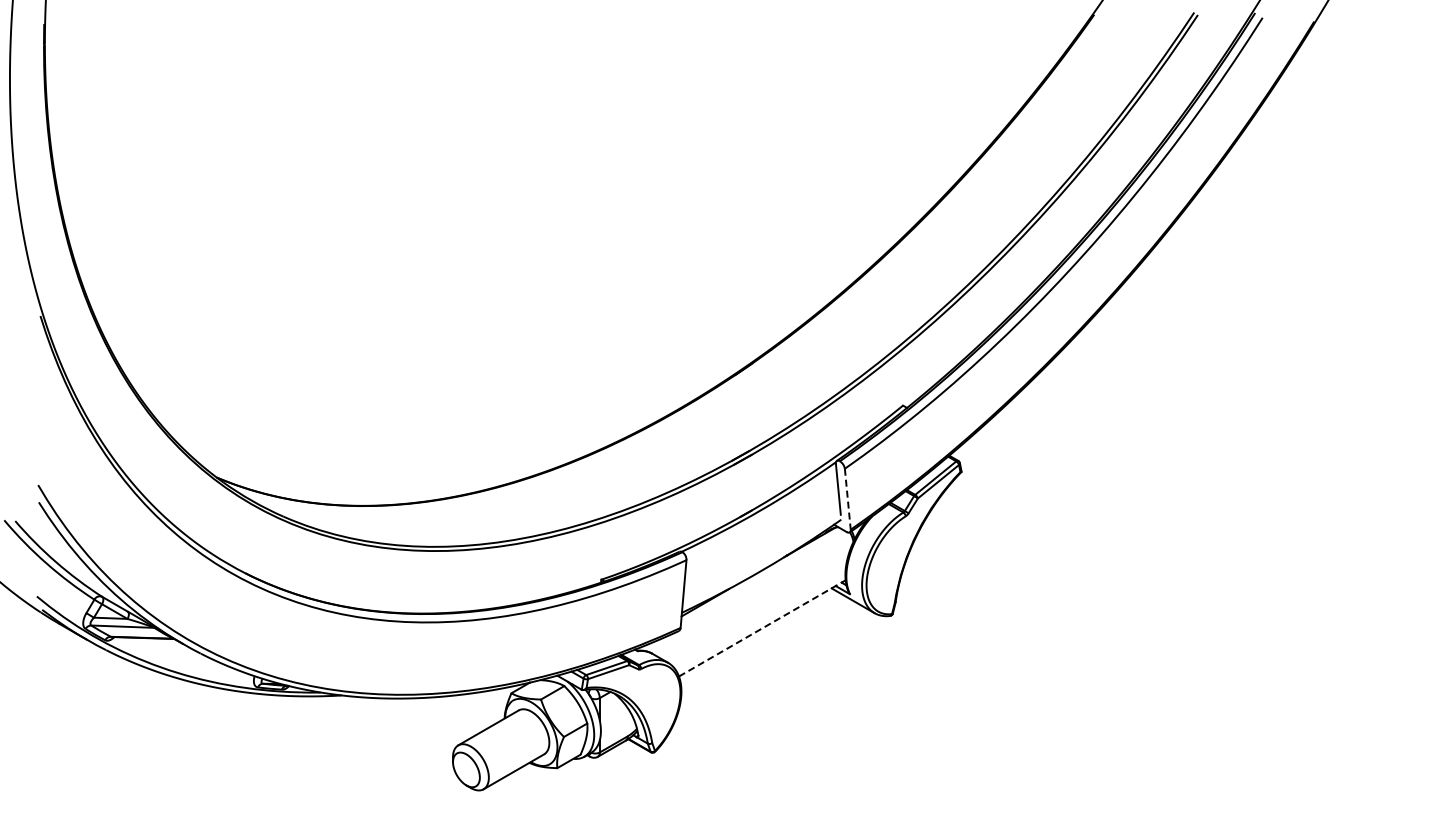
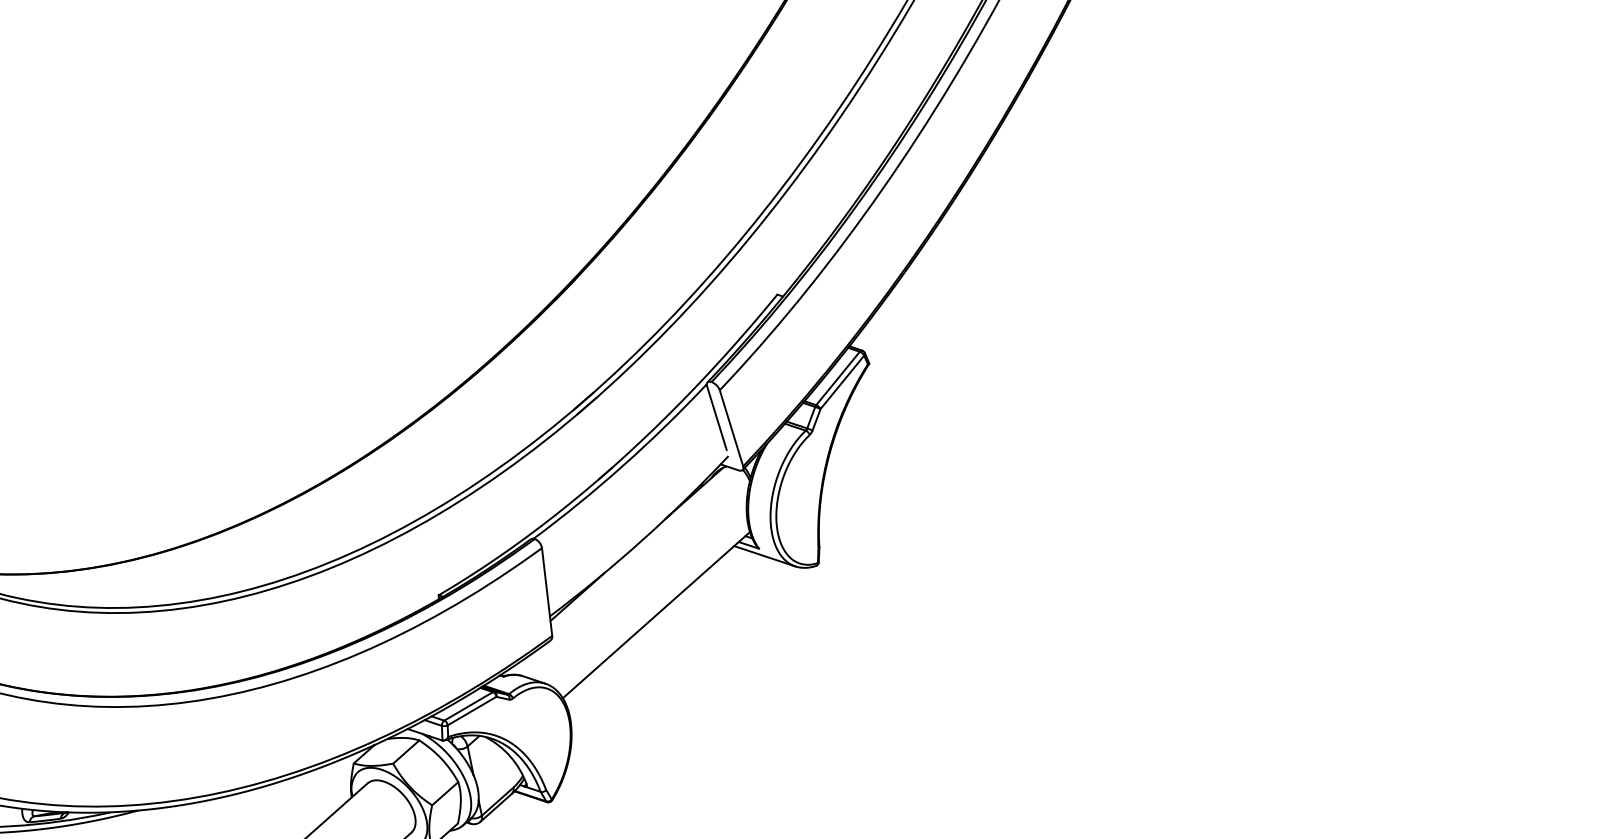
line: (847, 499) -> (731, 428), dashed -> solid
line: (762, 628) -> (656, 615), dashed -> solid

